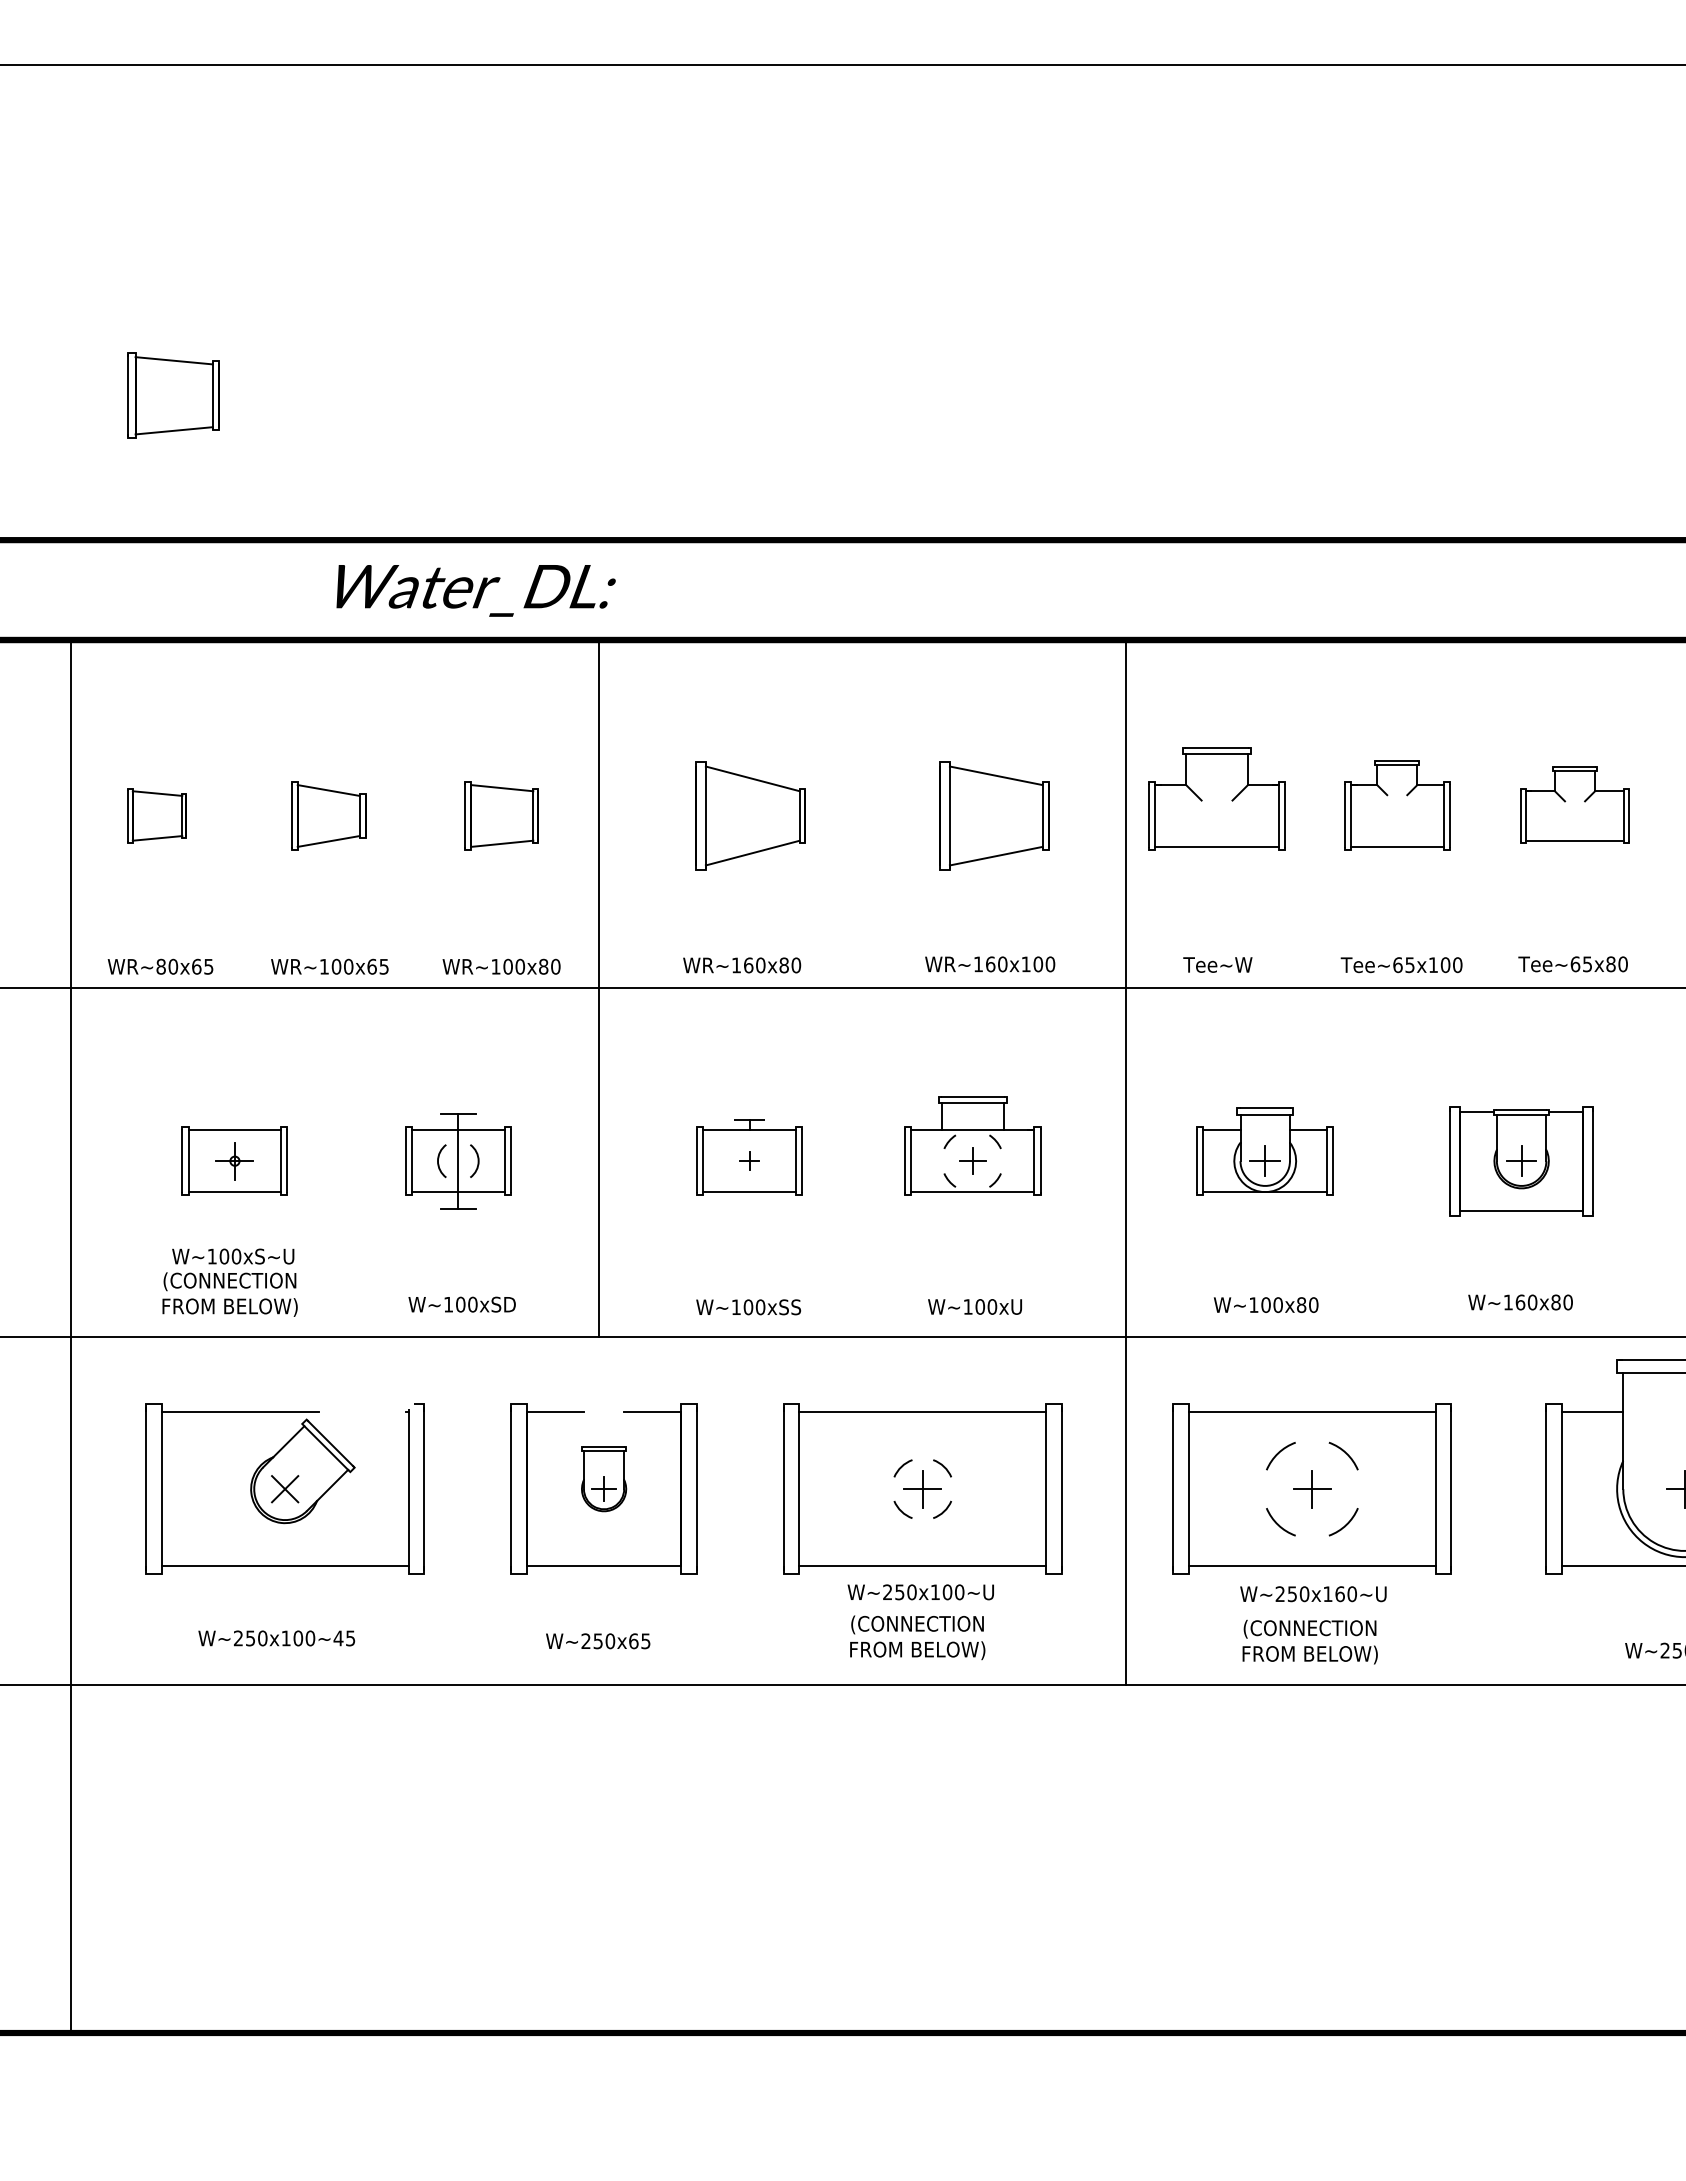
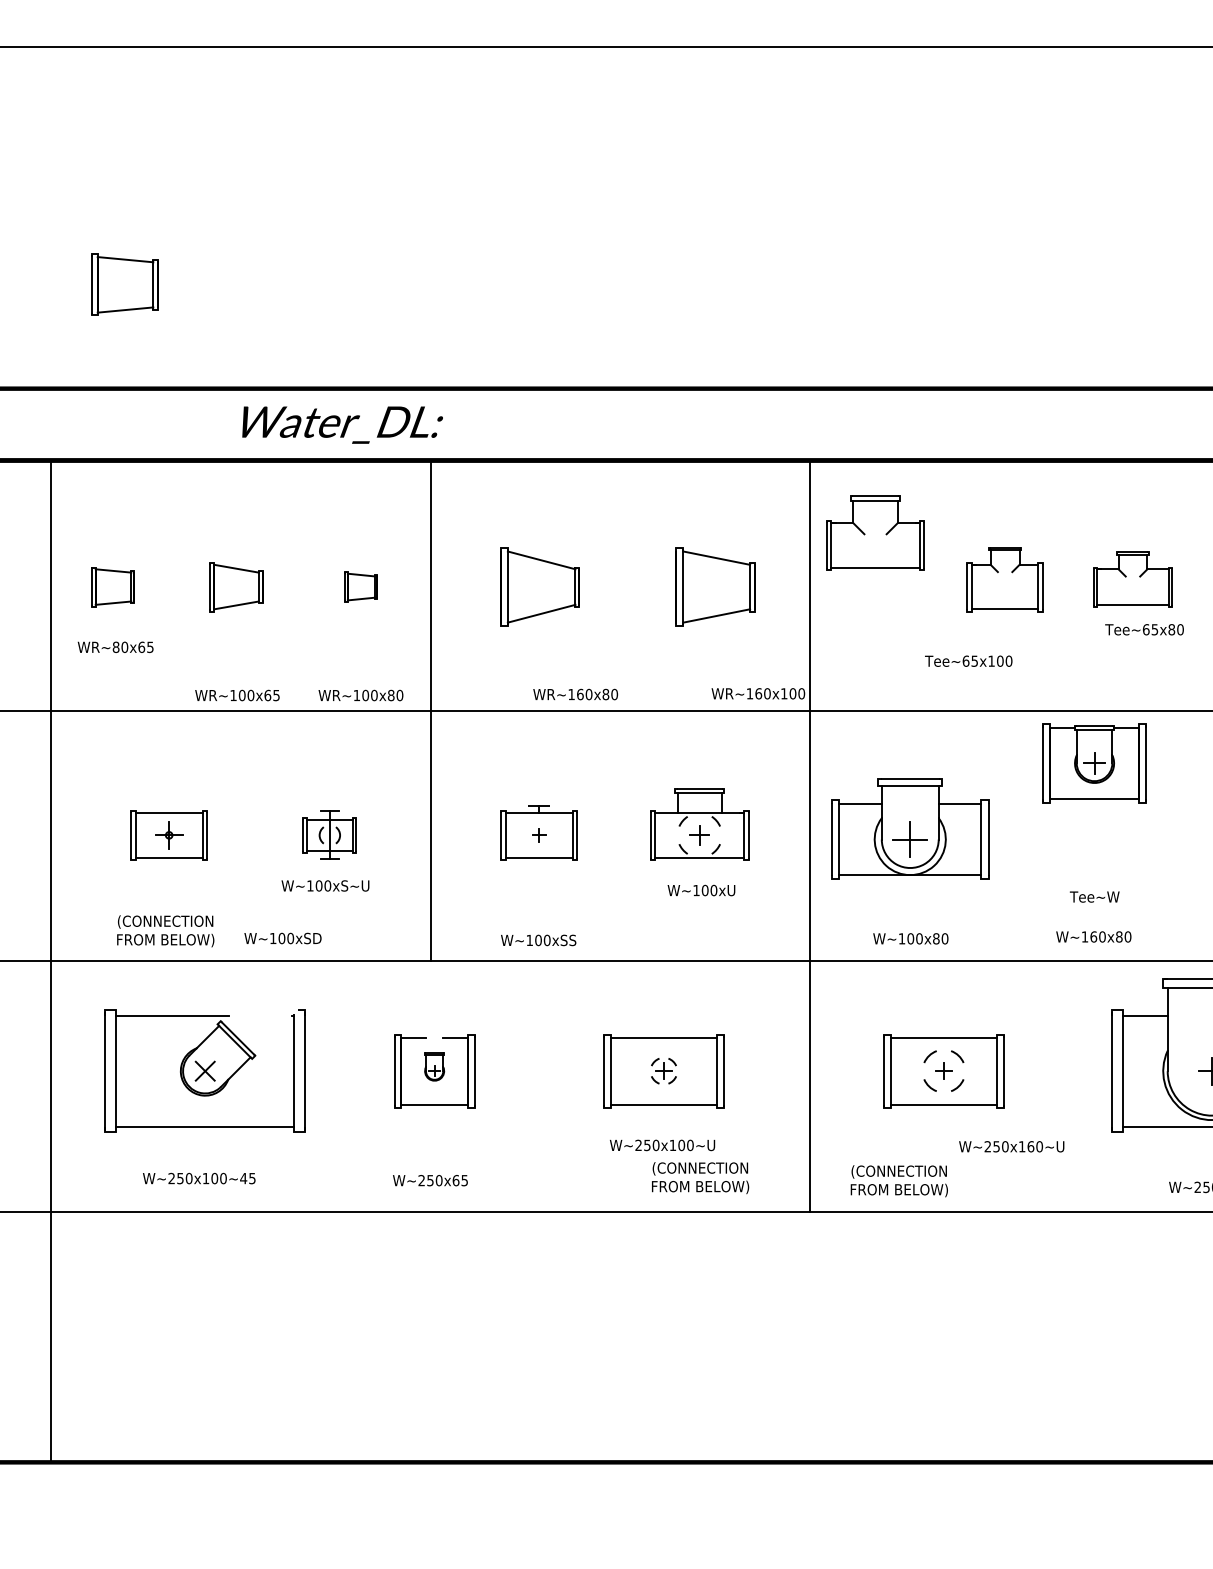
part: (1216, 798) -> (875, 532), moved
part: (501, 815) -> (360, 586), size x0.6
text: (990, 964) -> (758, 693), moved
text: (1217, 964) -> (1094, 896), moved
text: (1572, 964) -> (1144, 629), moved
text: (742, 965) -> (575, 694), moved
text: (1401, 965) -> (968, 661), moved
text: (160, 966) -> (115, 647), moved
part: (1264, 1151) -> (909, 828), size x1.6
part: (458, 1161) -> (329, 835), size x0.7
part: (1521, 1161) -> (1094, 763), moved
text: (233, 1256) -> (325, 885), moved
text: (461, 1304) -> (282, 938), moved
text: (974, 1306) -> (701, 890), moved
part: (603, 1488) -> (434, 1070), size x0.6
part: (922, 1488) -> (663, 1070), size x0.6
part: (1311, 1488) -> (943, 1070), size x0.6
text: (1313, 1594) -> (1011, 1146), moved
text: (917, 1637) -> (700, 1177), moved
text: (1309, 1641) -> (898, 1180), moved

